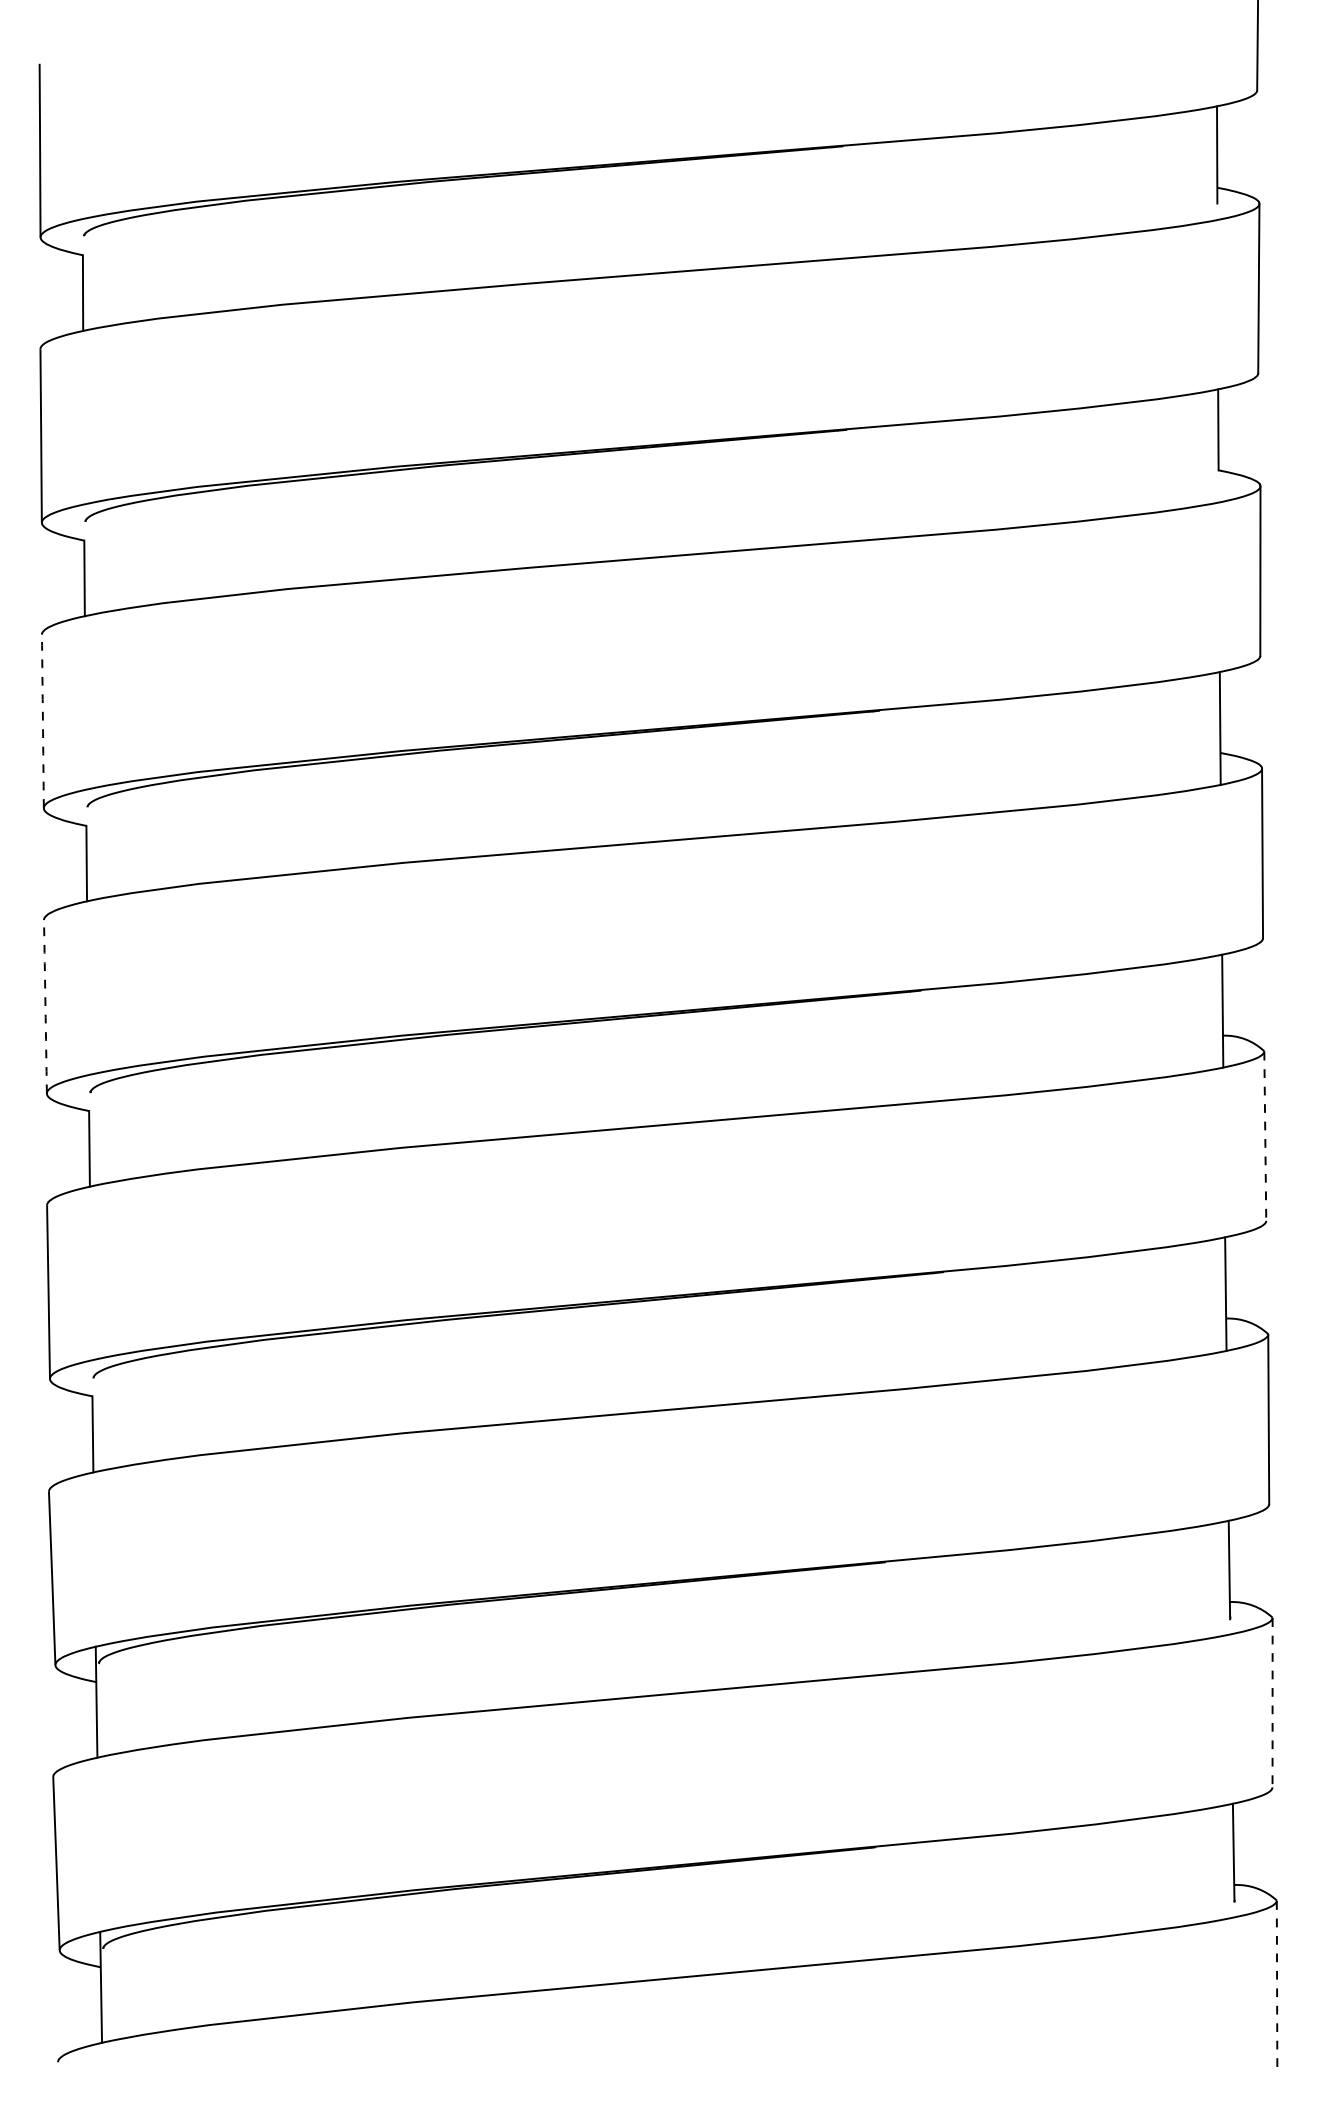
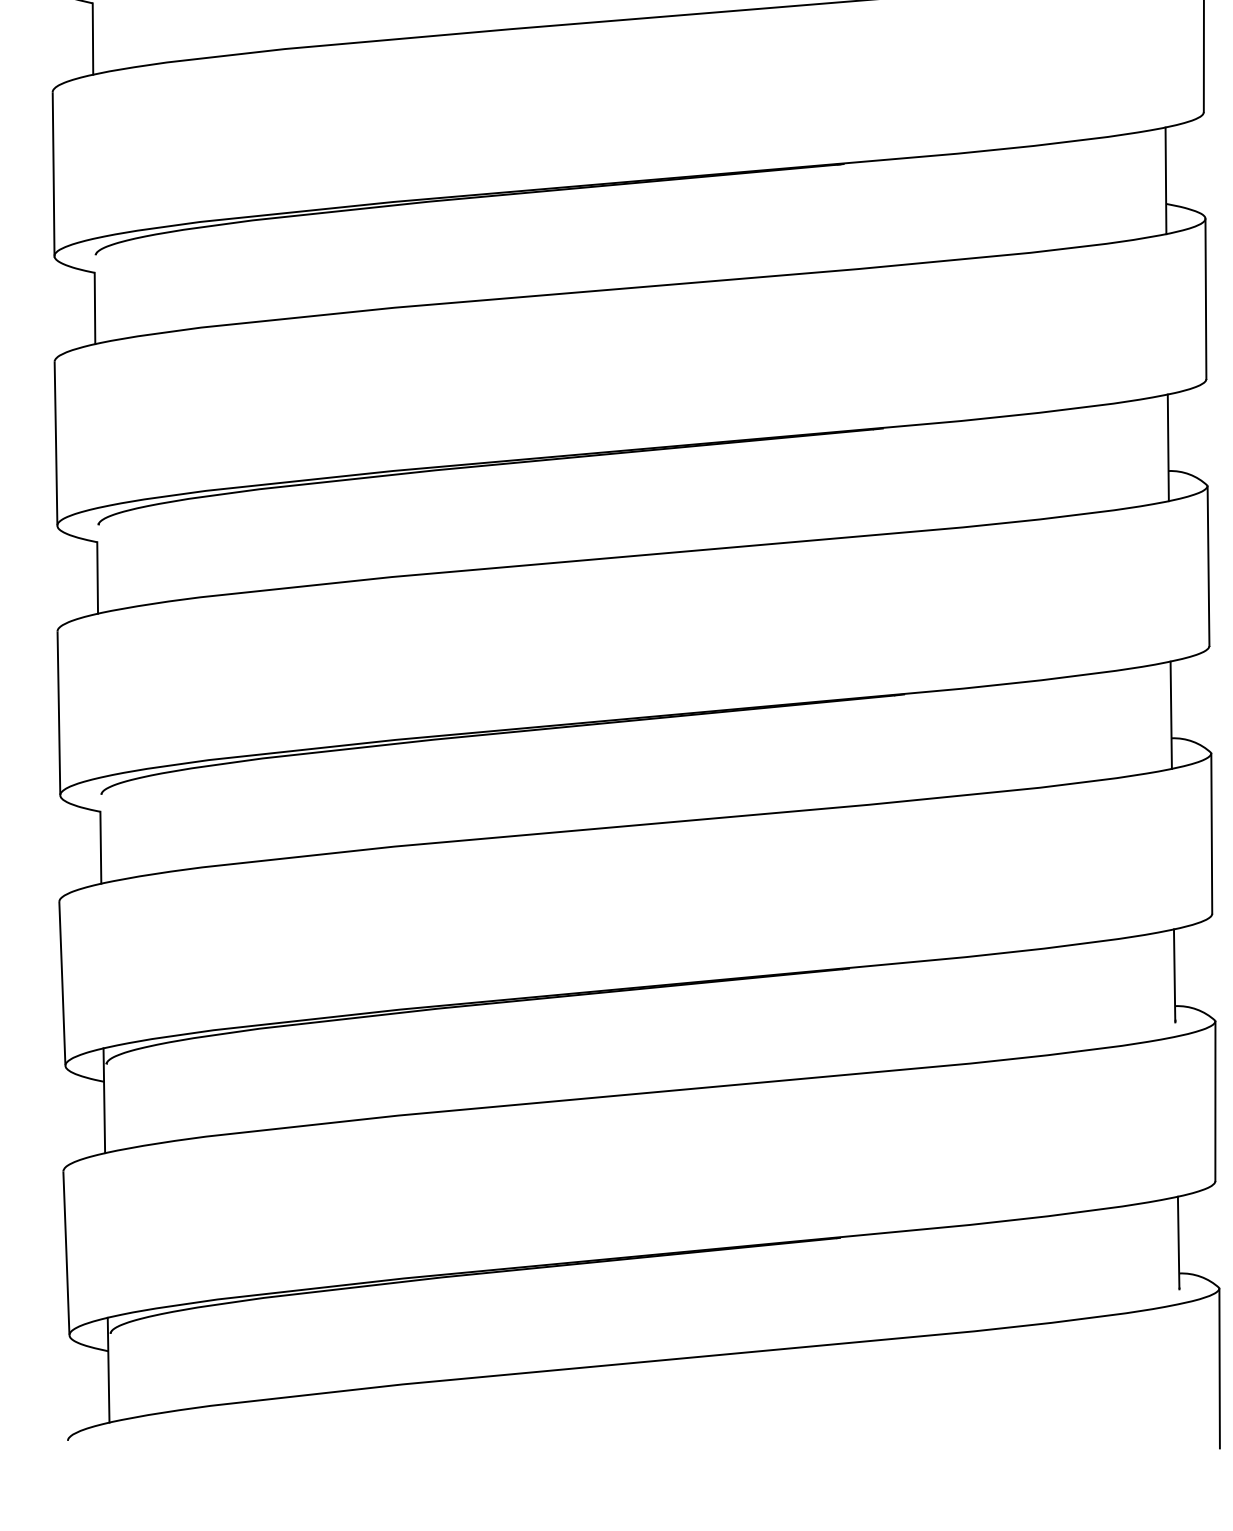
arc: (42, 721) -> (53, 174), dashed -> solid
arc: (45, 1006) -> (56, 443), dashed -> solid
line: (1265, 1136) -> (1208, 566), dashed -> solid
line: (1272, 1702) -> (1215, 1101), dashed -> solid
line: (1277, 1985) -> (1220, 1368), dashed -> solid

